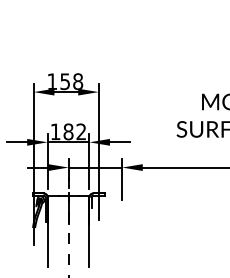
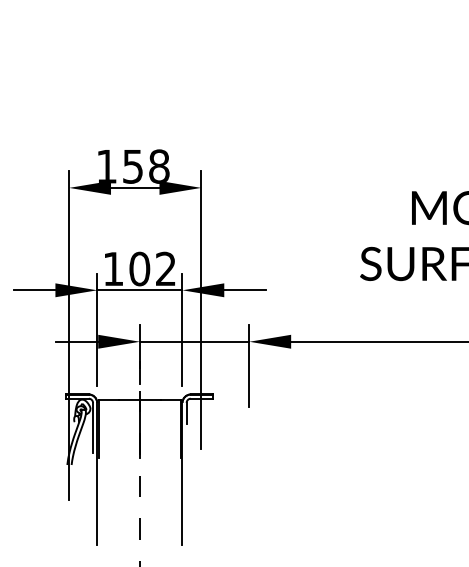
text: (68, 131) -> (139, 268), 182 -> 102

